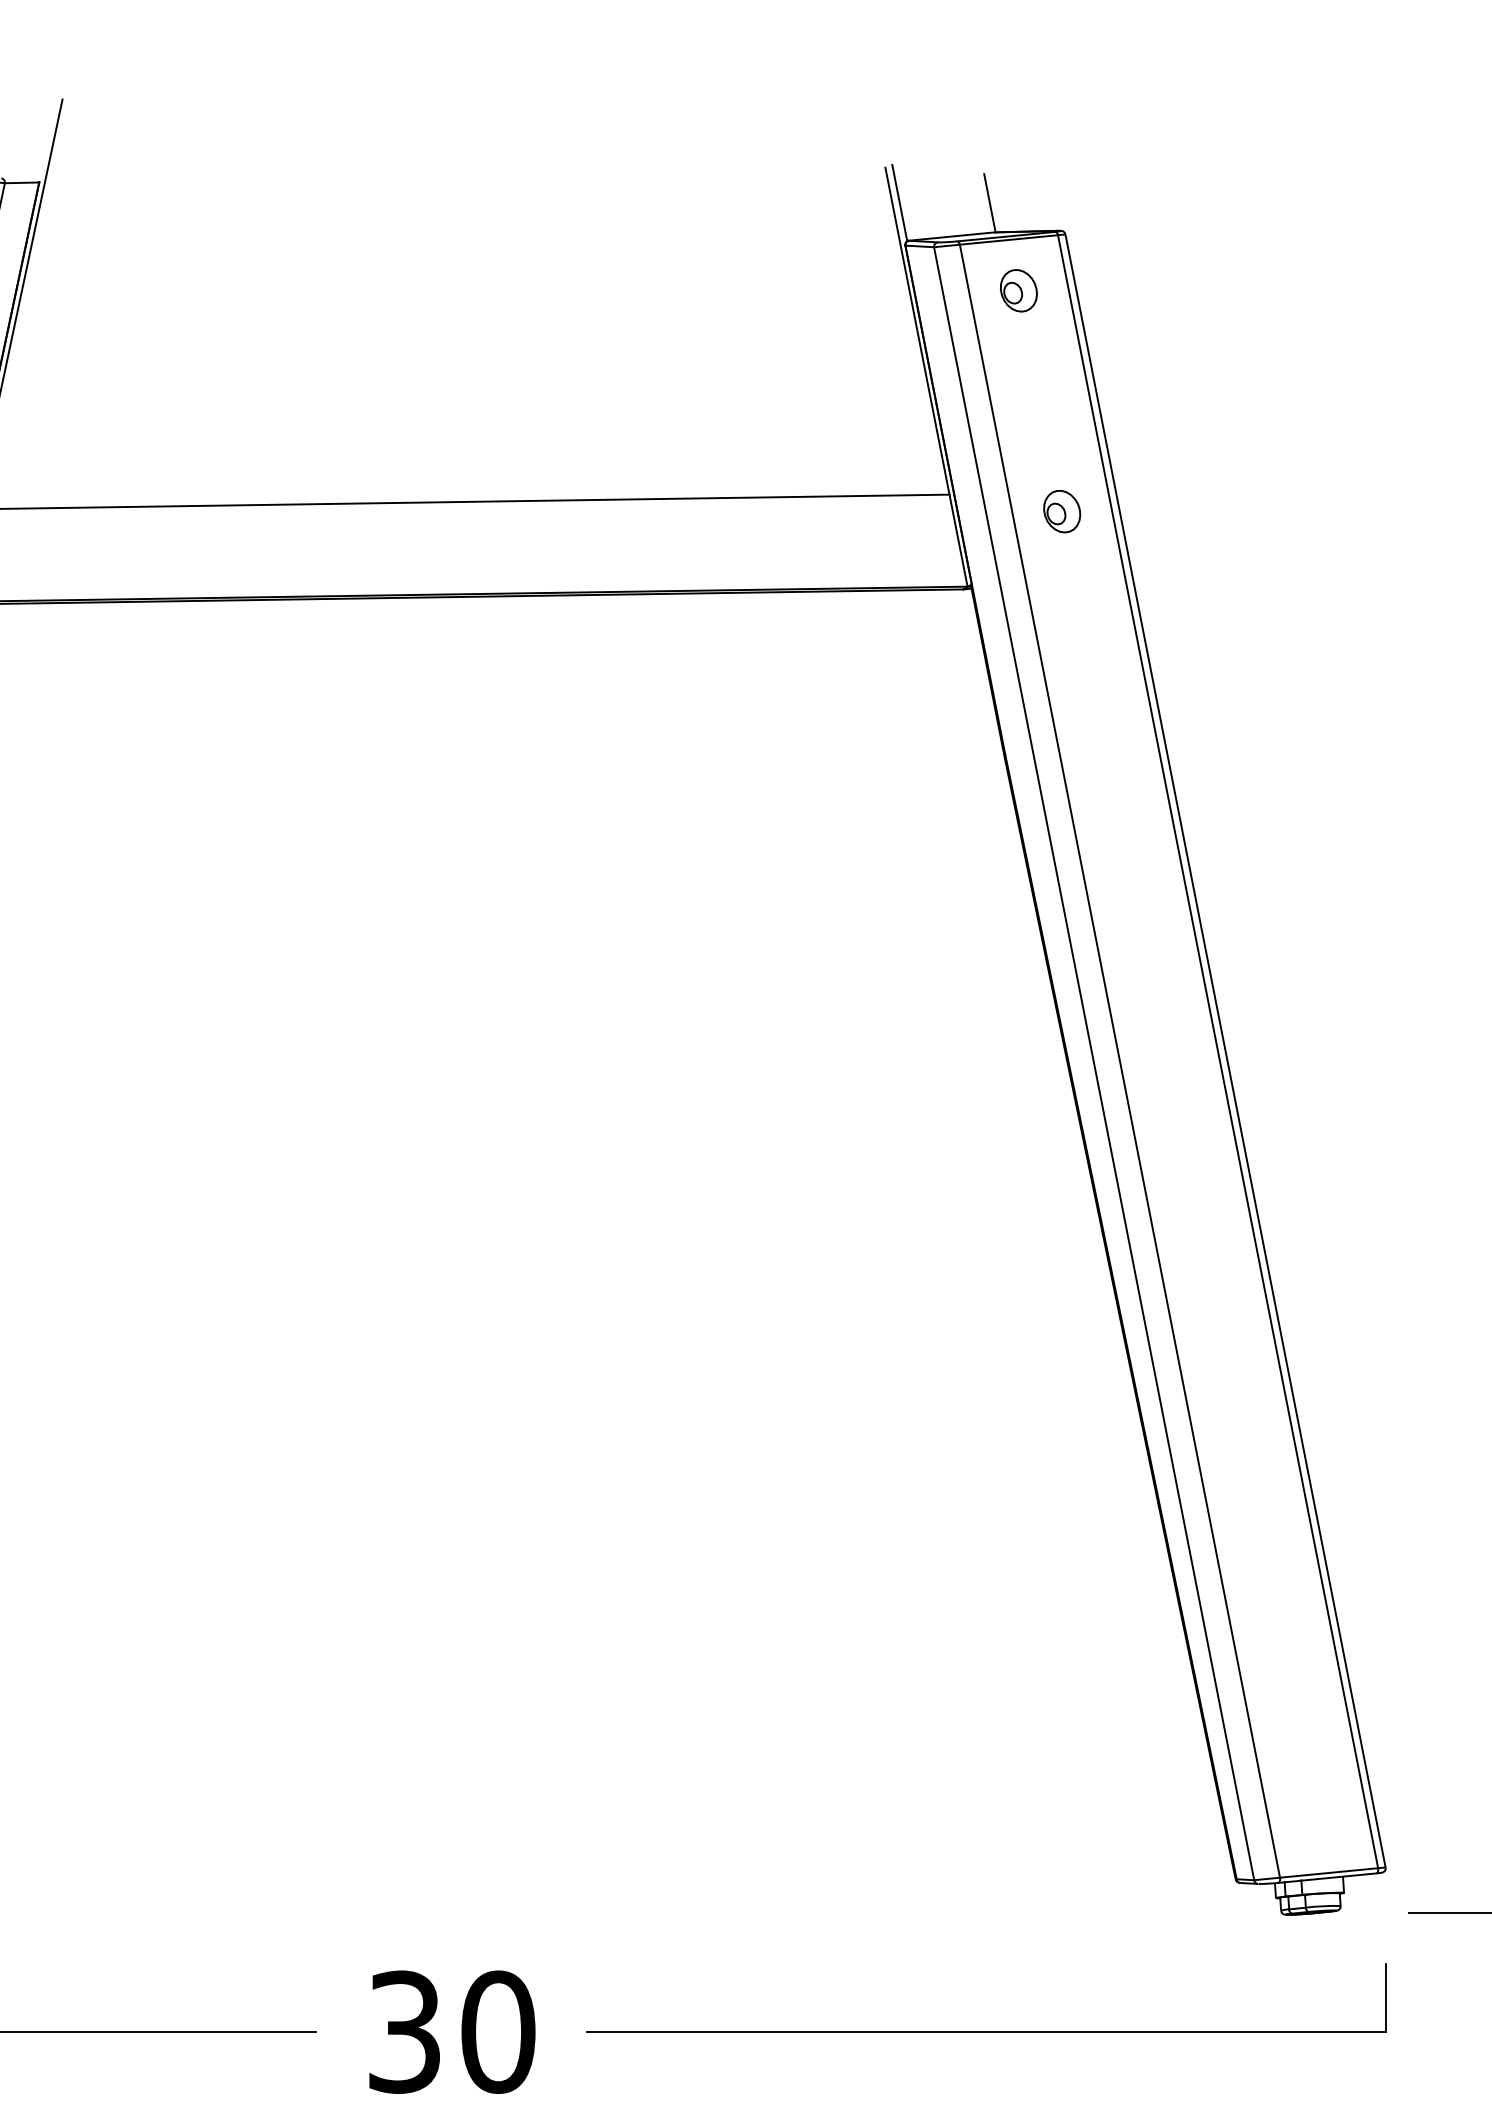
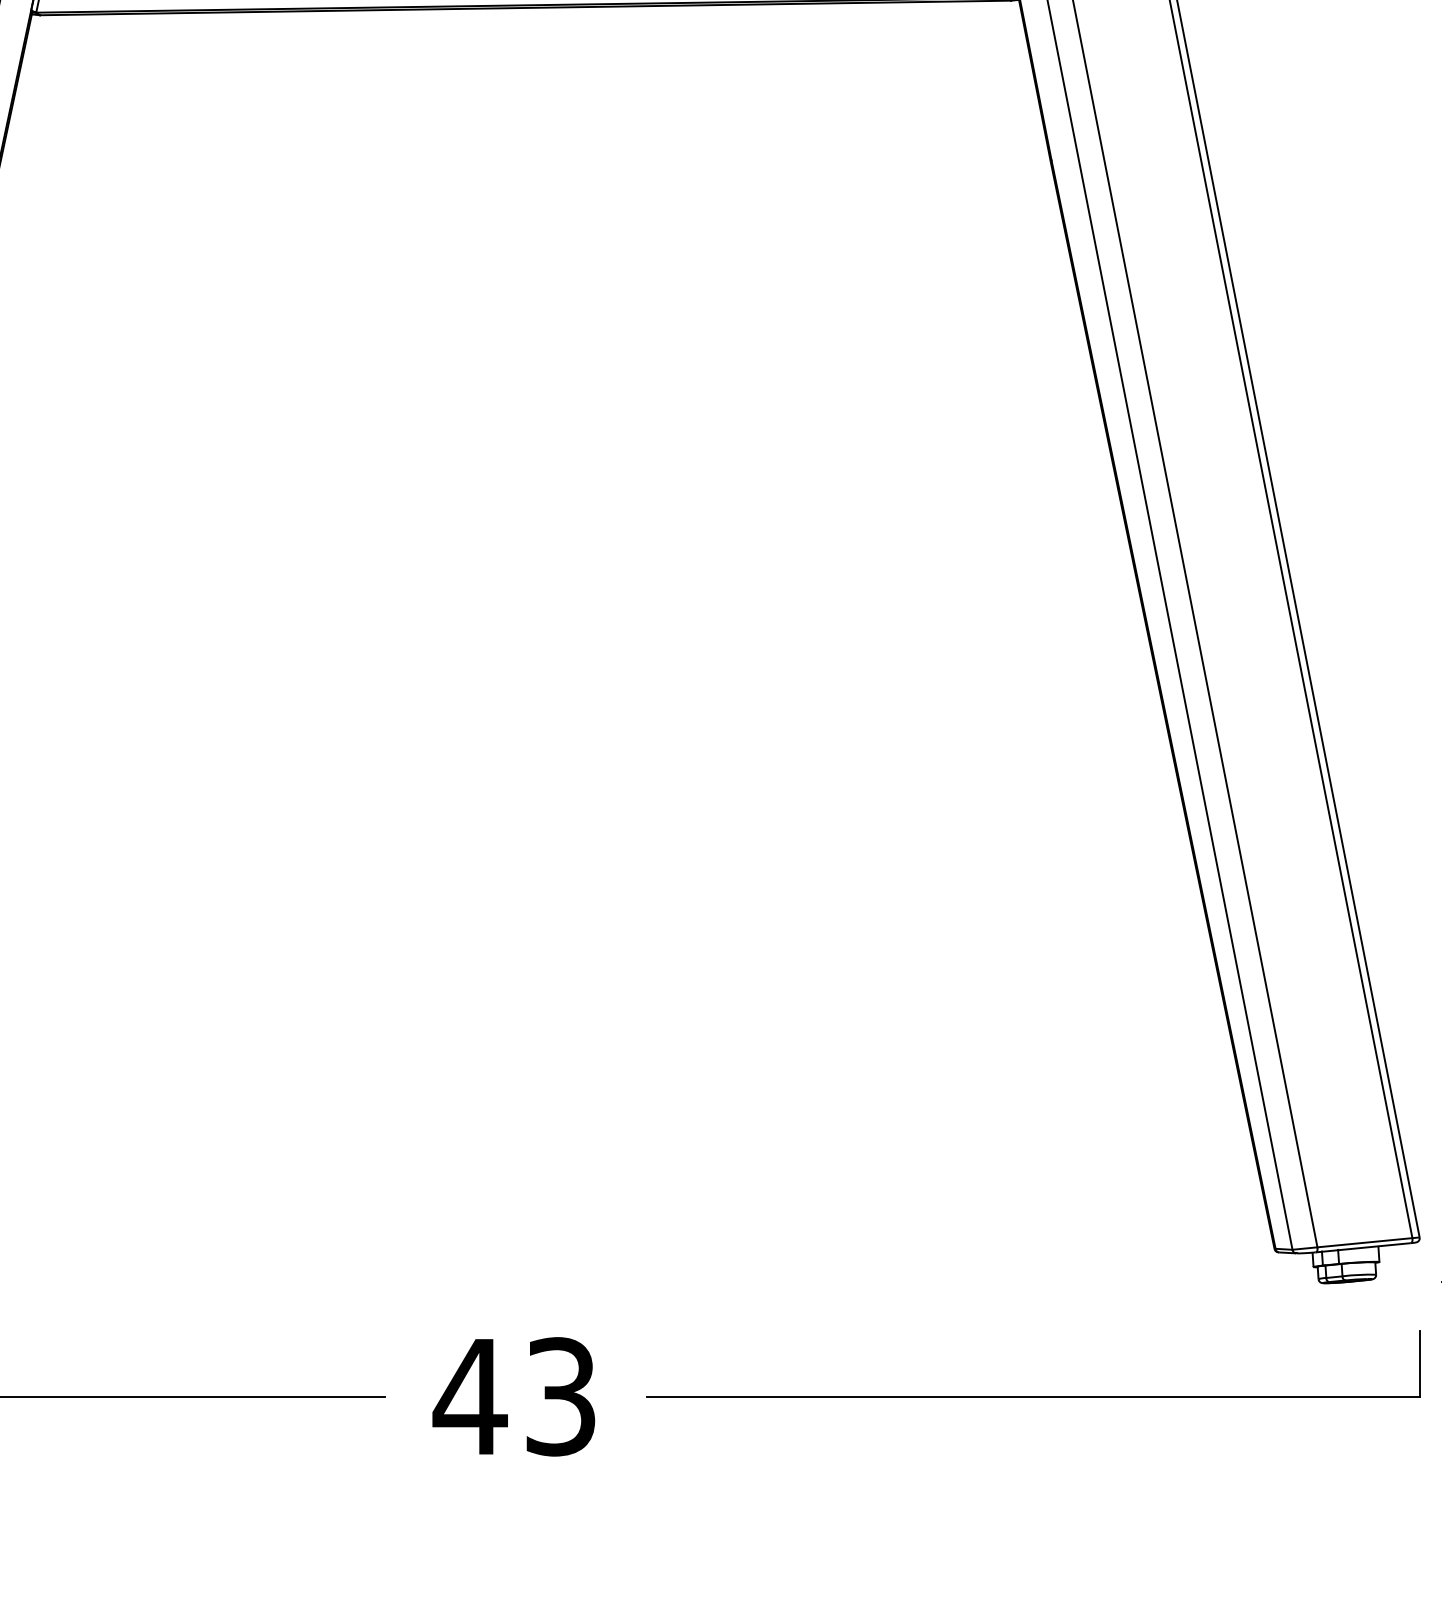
text: (450, 2031) -> (514, 1396), 30 -> 43

